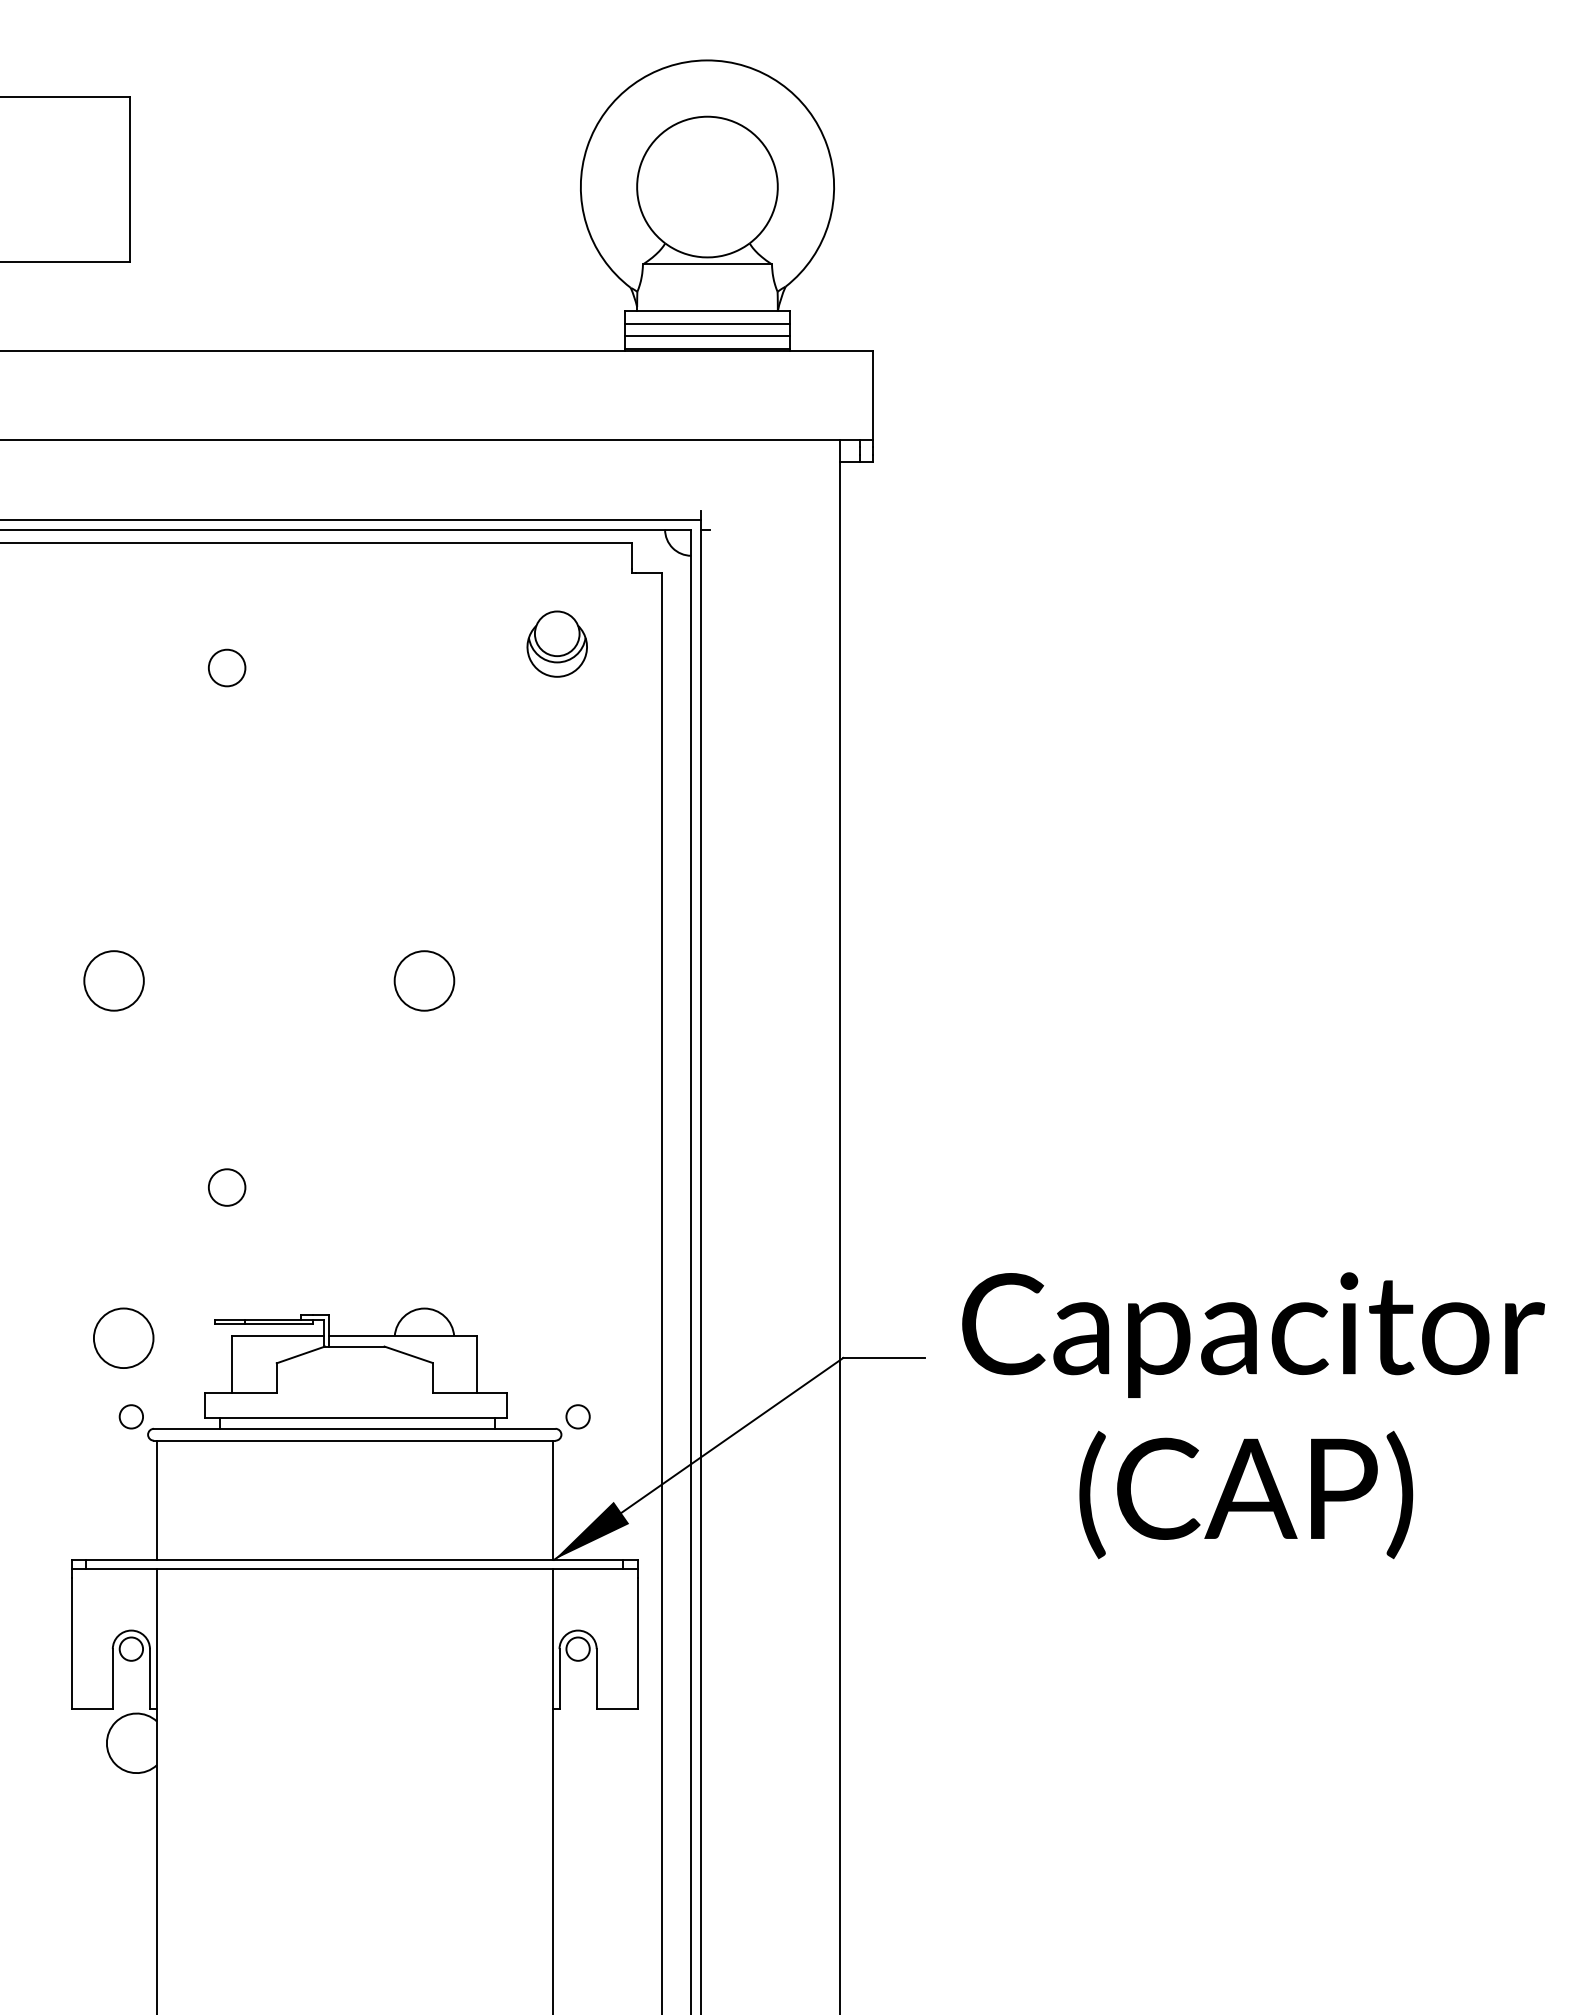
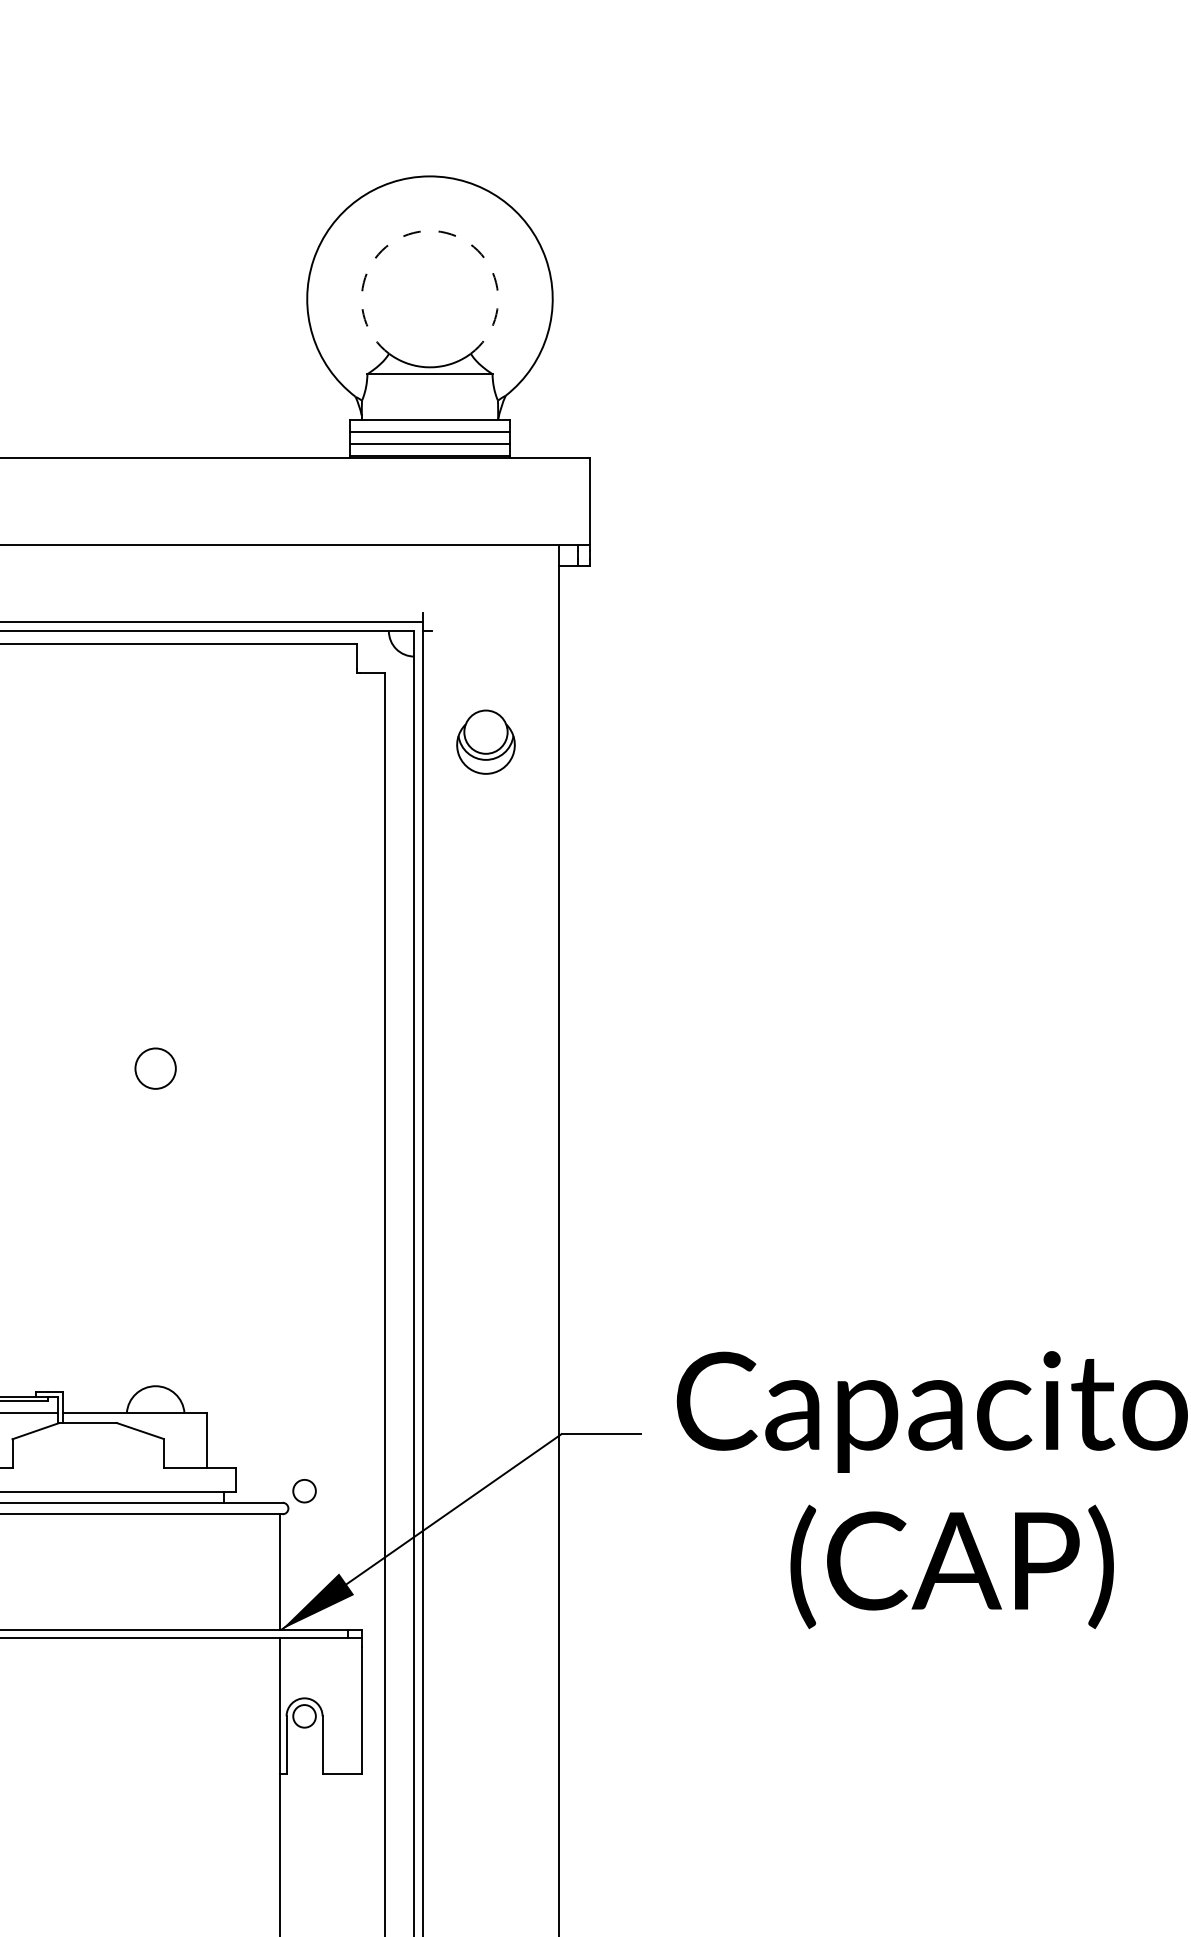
arc: (707, 116) -> (430, 230), solid -> dashed
part: (556, 643) -> (485, 741), moved
circle: (424, 980) -> (155, 1068), size x0.7

